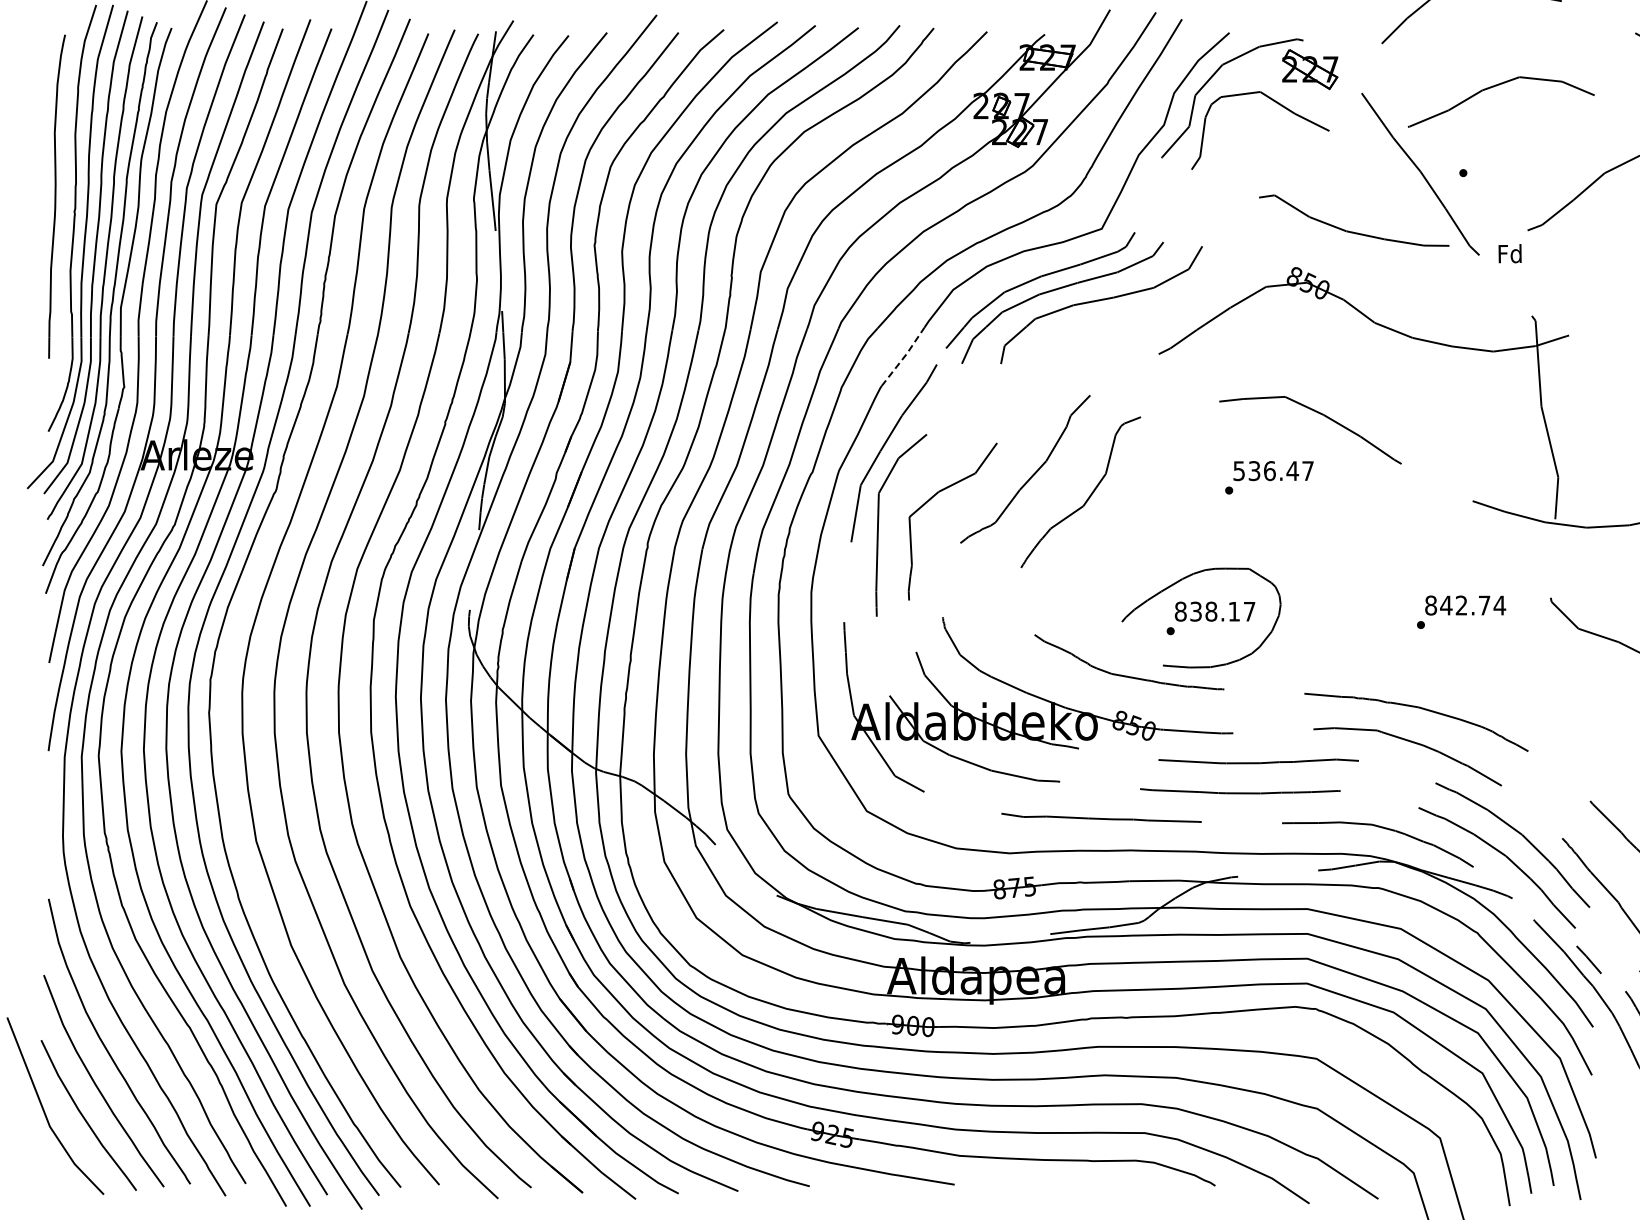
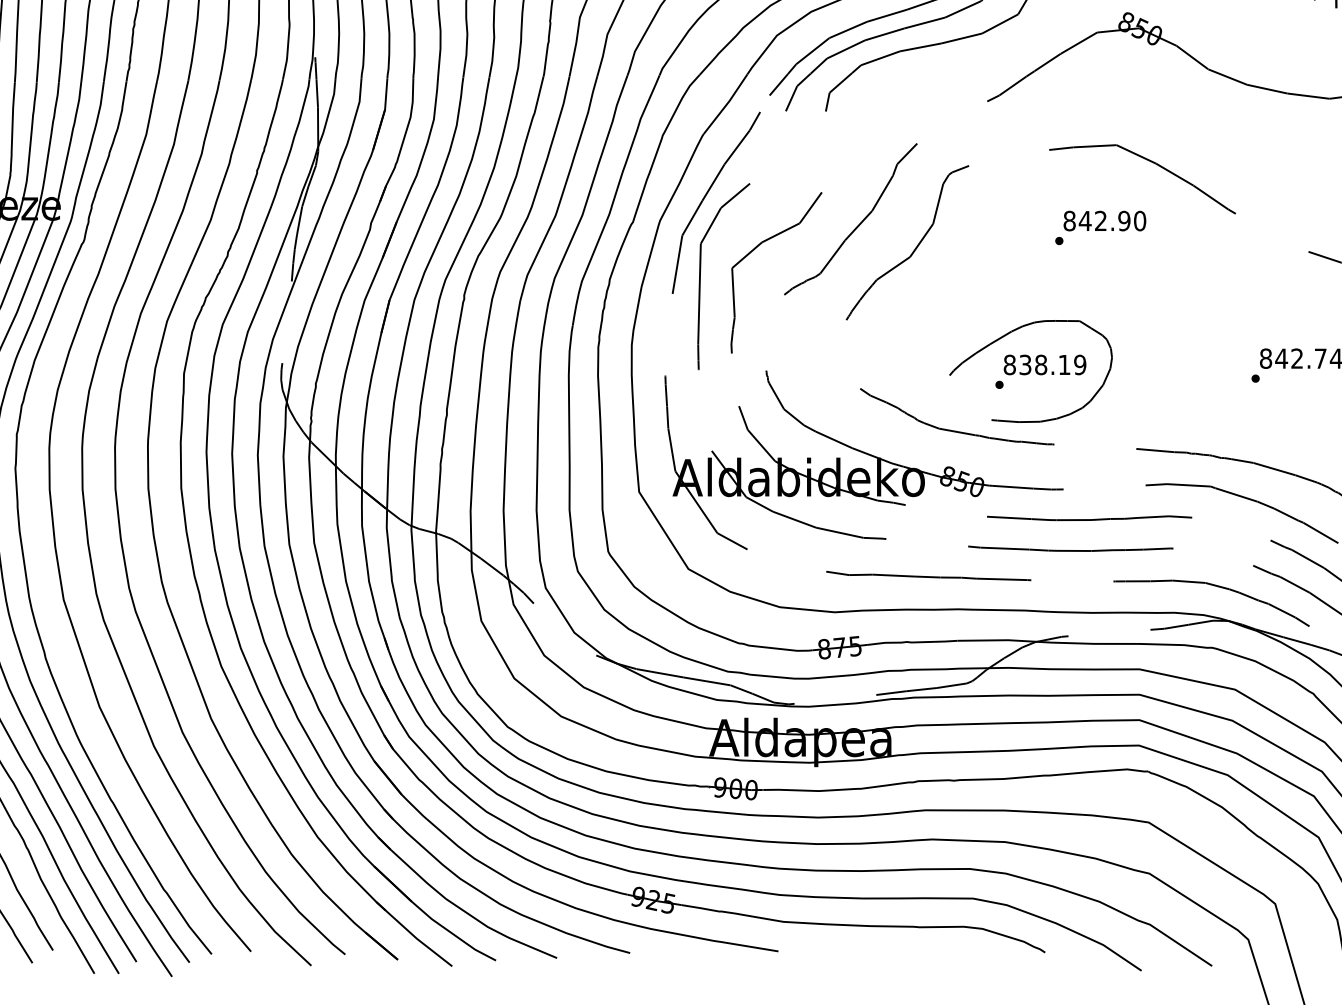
line: (904, 356) -> (727, 103), dashed -> solid
text: (1273, 471) -> (1104, 221), 536.47 -> 842.90
text: (1249, 611) -> (1080, 364), 838.17 -> 838.19

